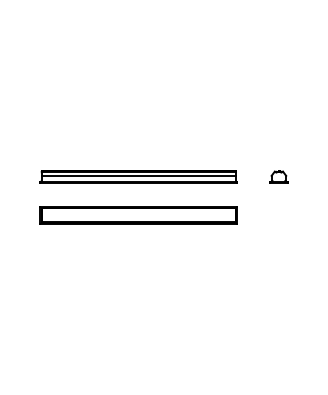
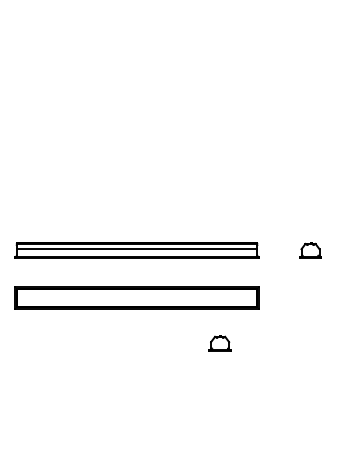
part: (205, 251) -> (219, 342), added

